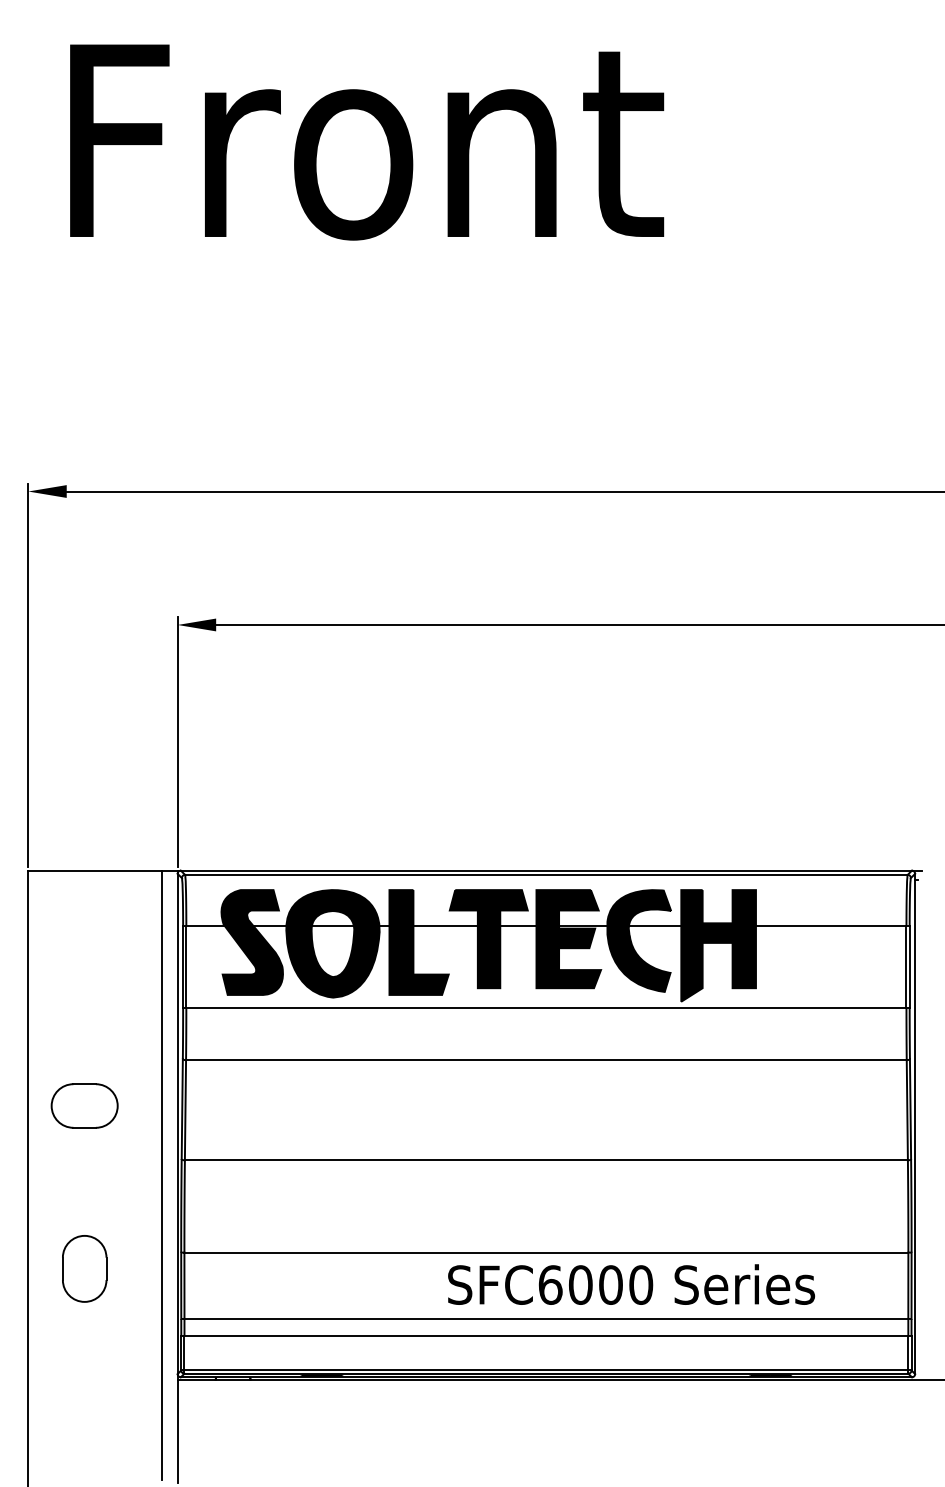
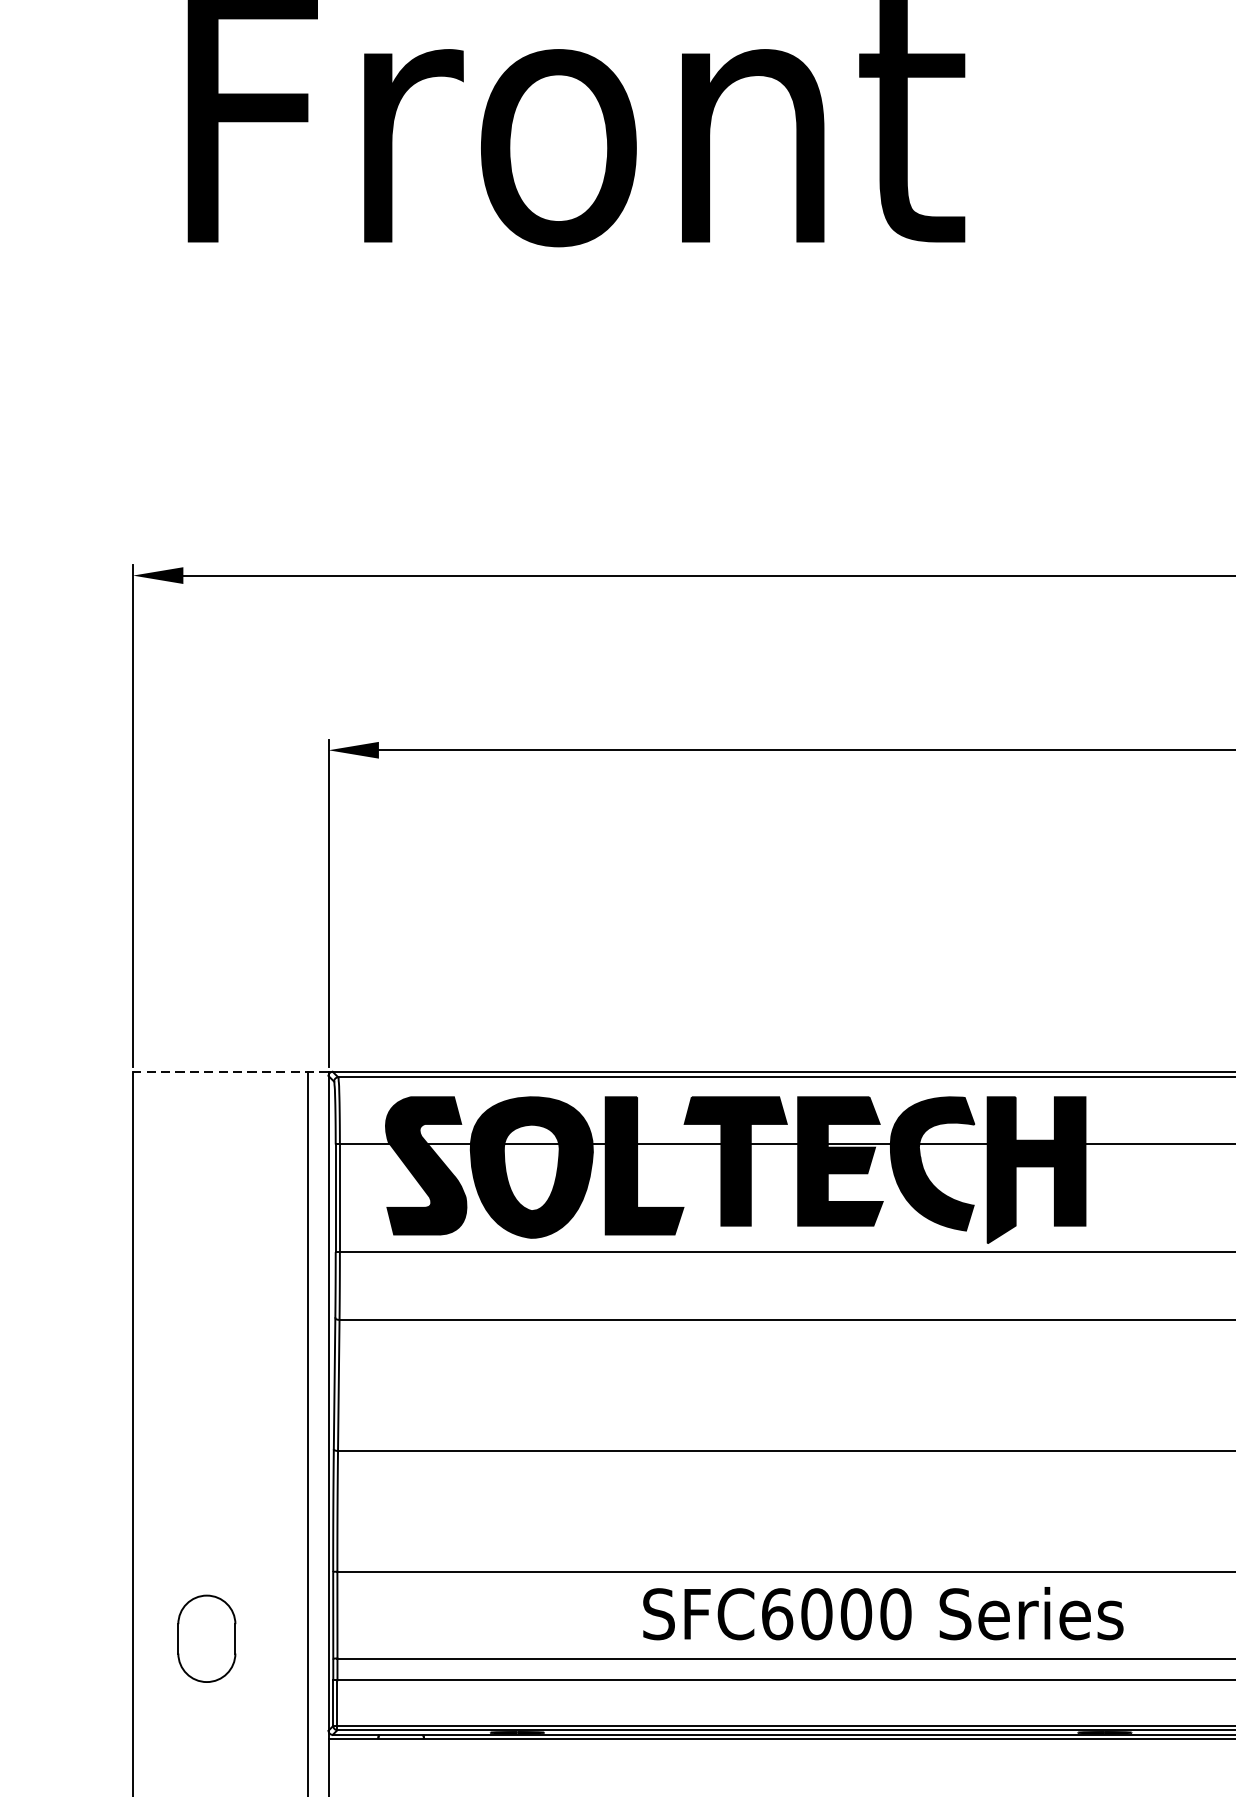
line: (102, 870) -> (230, 1071), solid -> dashed
part: (84, 1105) -> (206, 1379), removed
part: (84, 1268) -> (206, 1638), moved
text: (631, 1284) -> (883, 1613), moved

